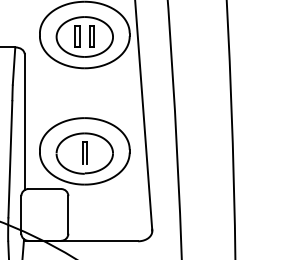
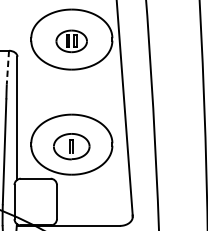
part: (84, 36) -> (71, 40), size x0.6
line: (14, 66) -> (8, 68), solid -> dashed
part: (84, 153) -> (71, 146), size x0.7

